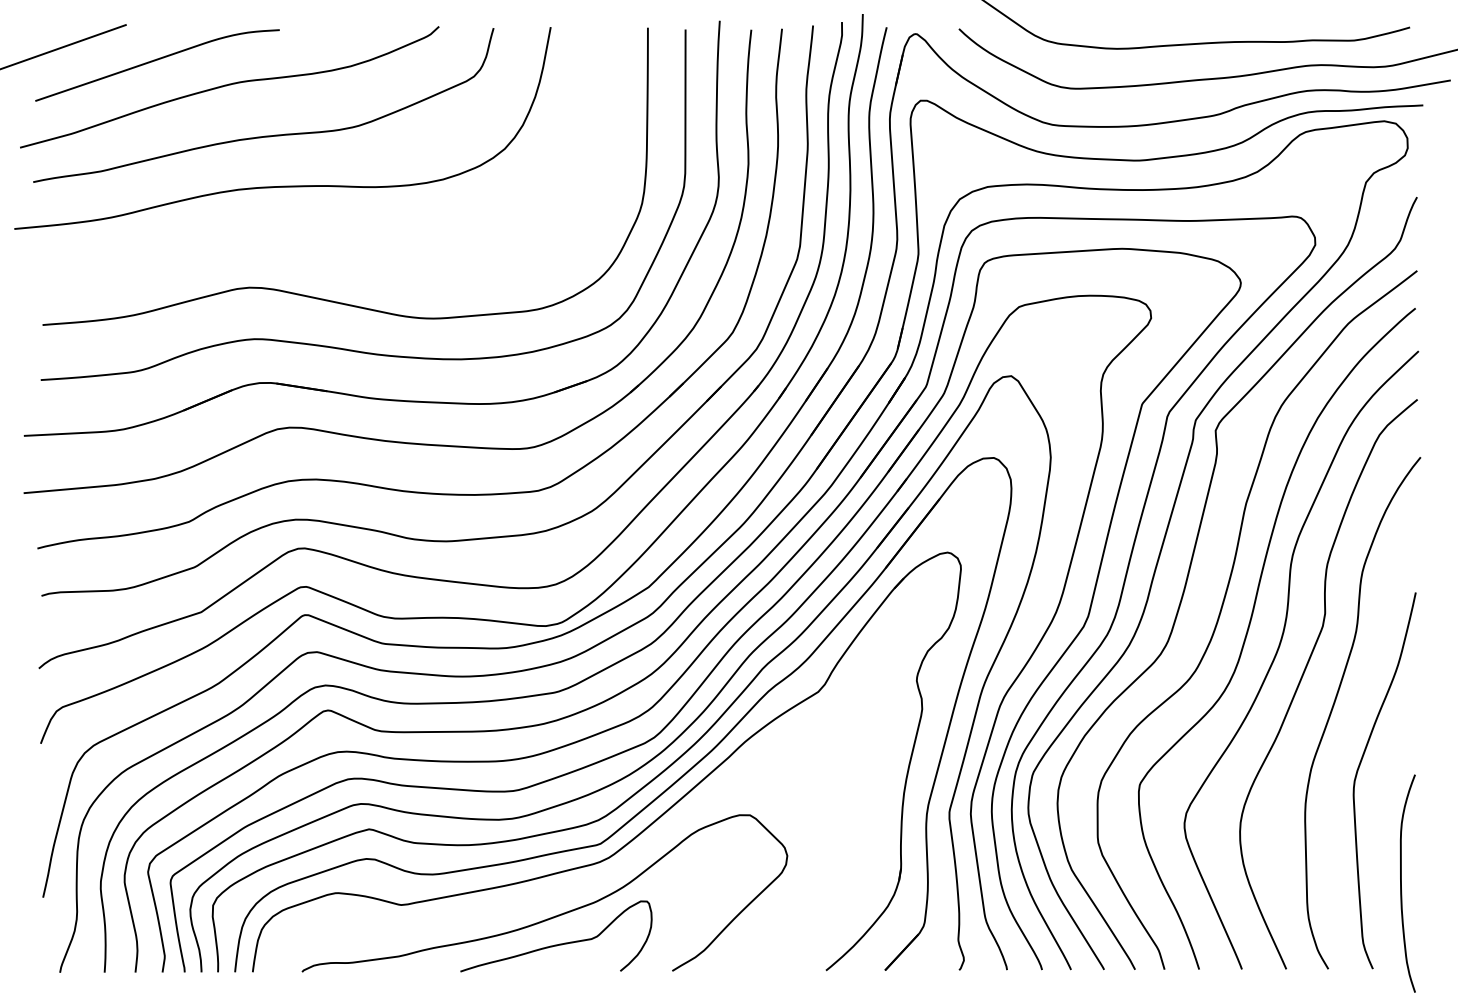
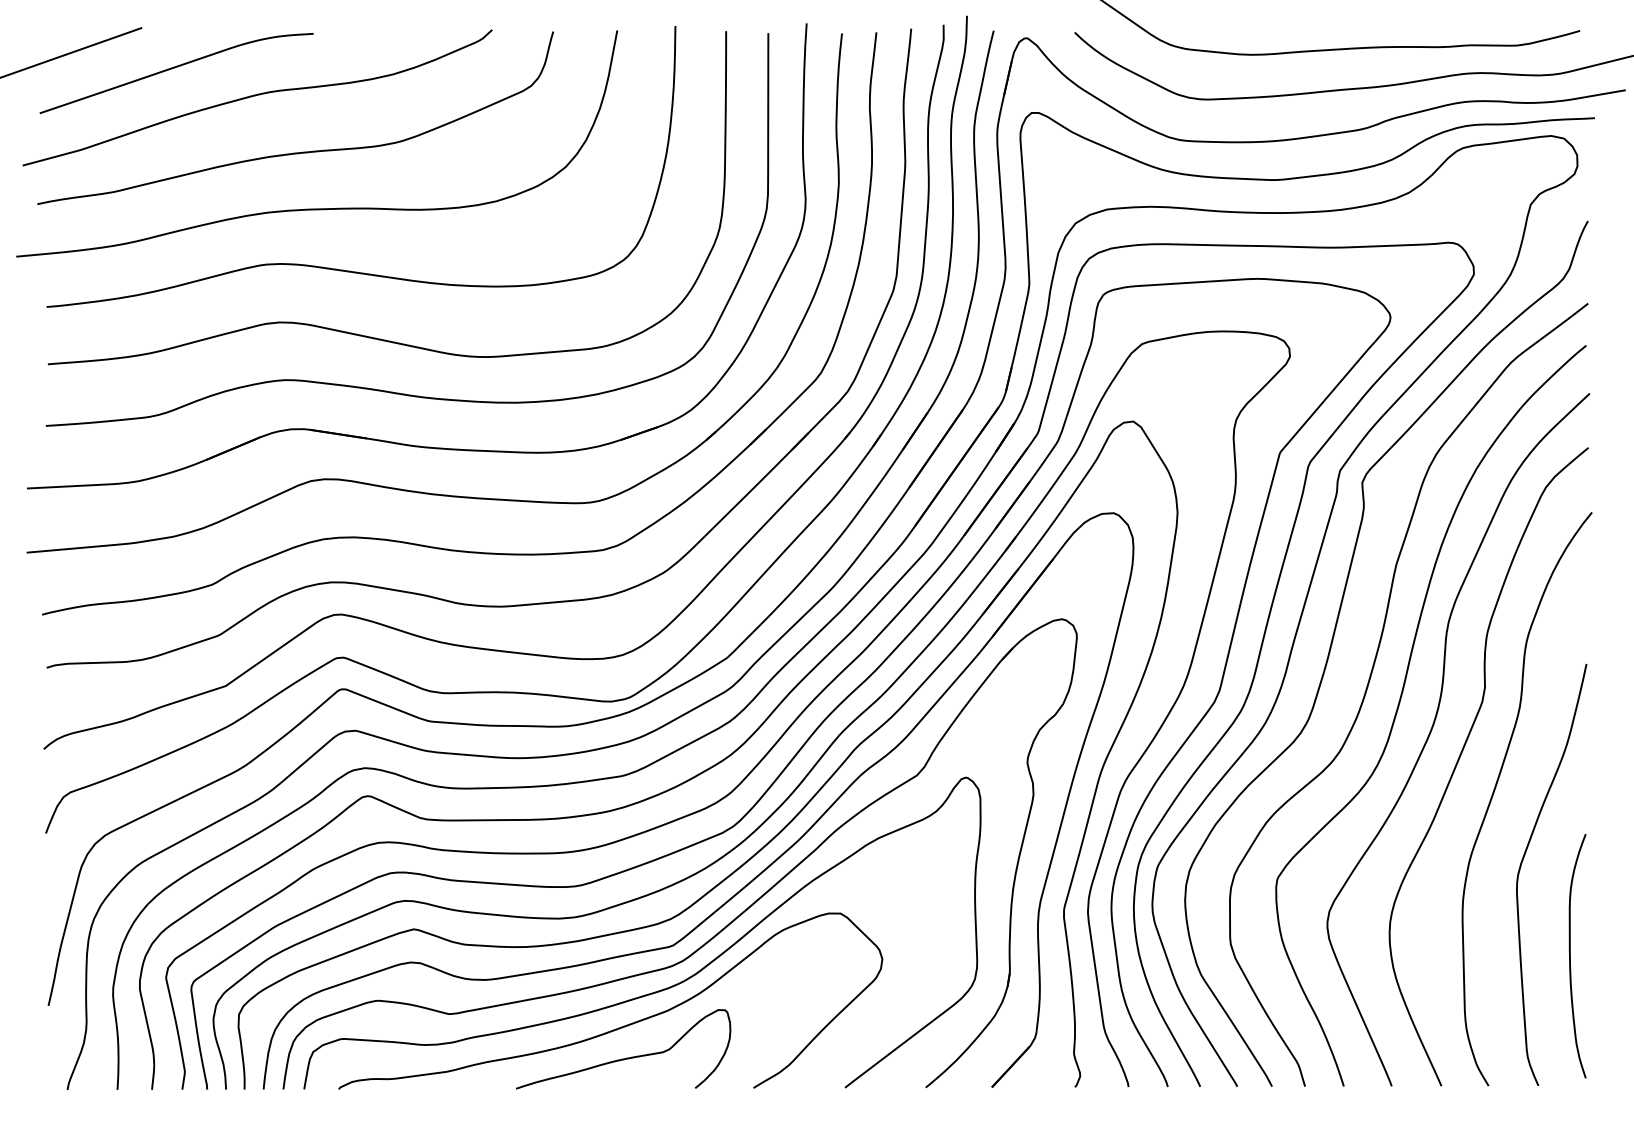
curve: (306, 240) -> (343, 269), added
curve: (590, 883) -> (661, 989), added
curve: (1401, 883) -> (1570, 956), moved

